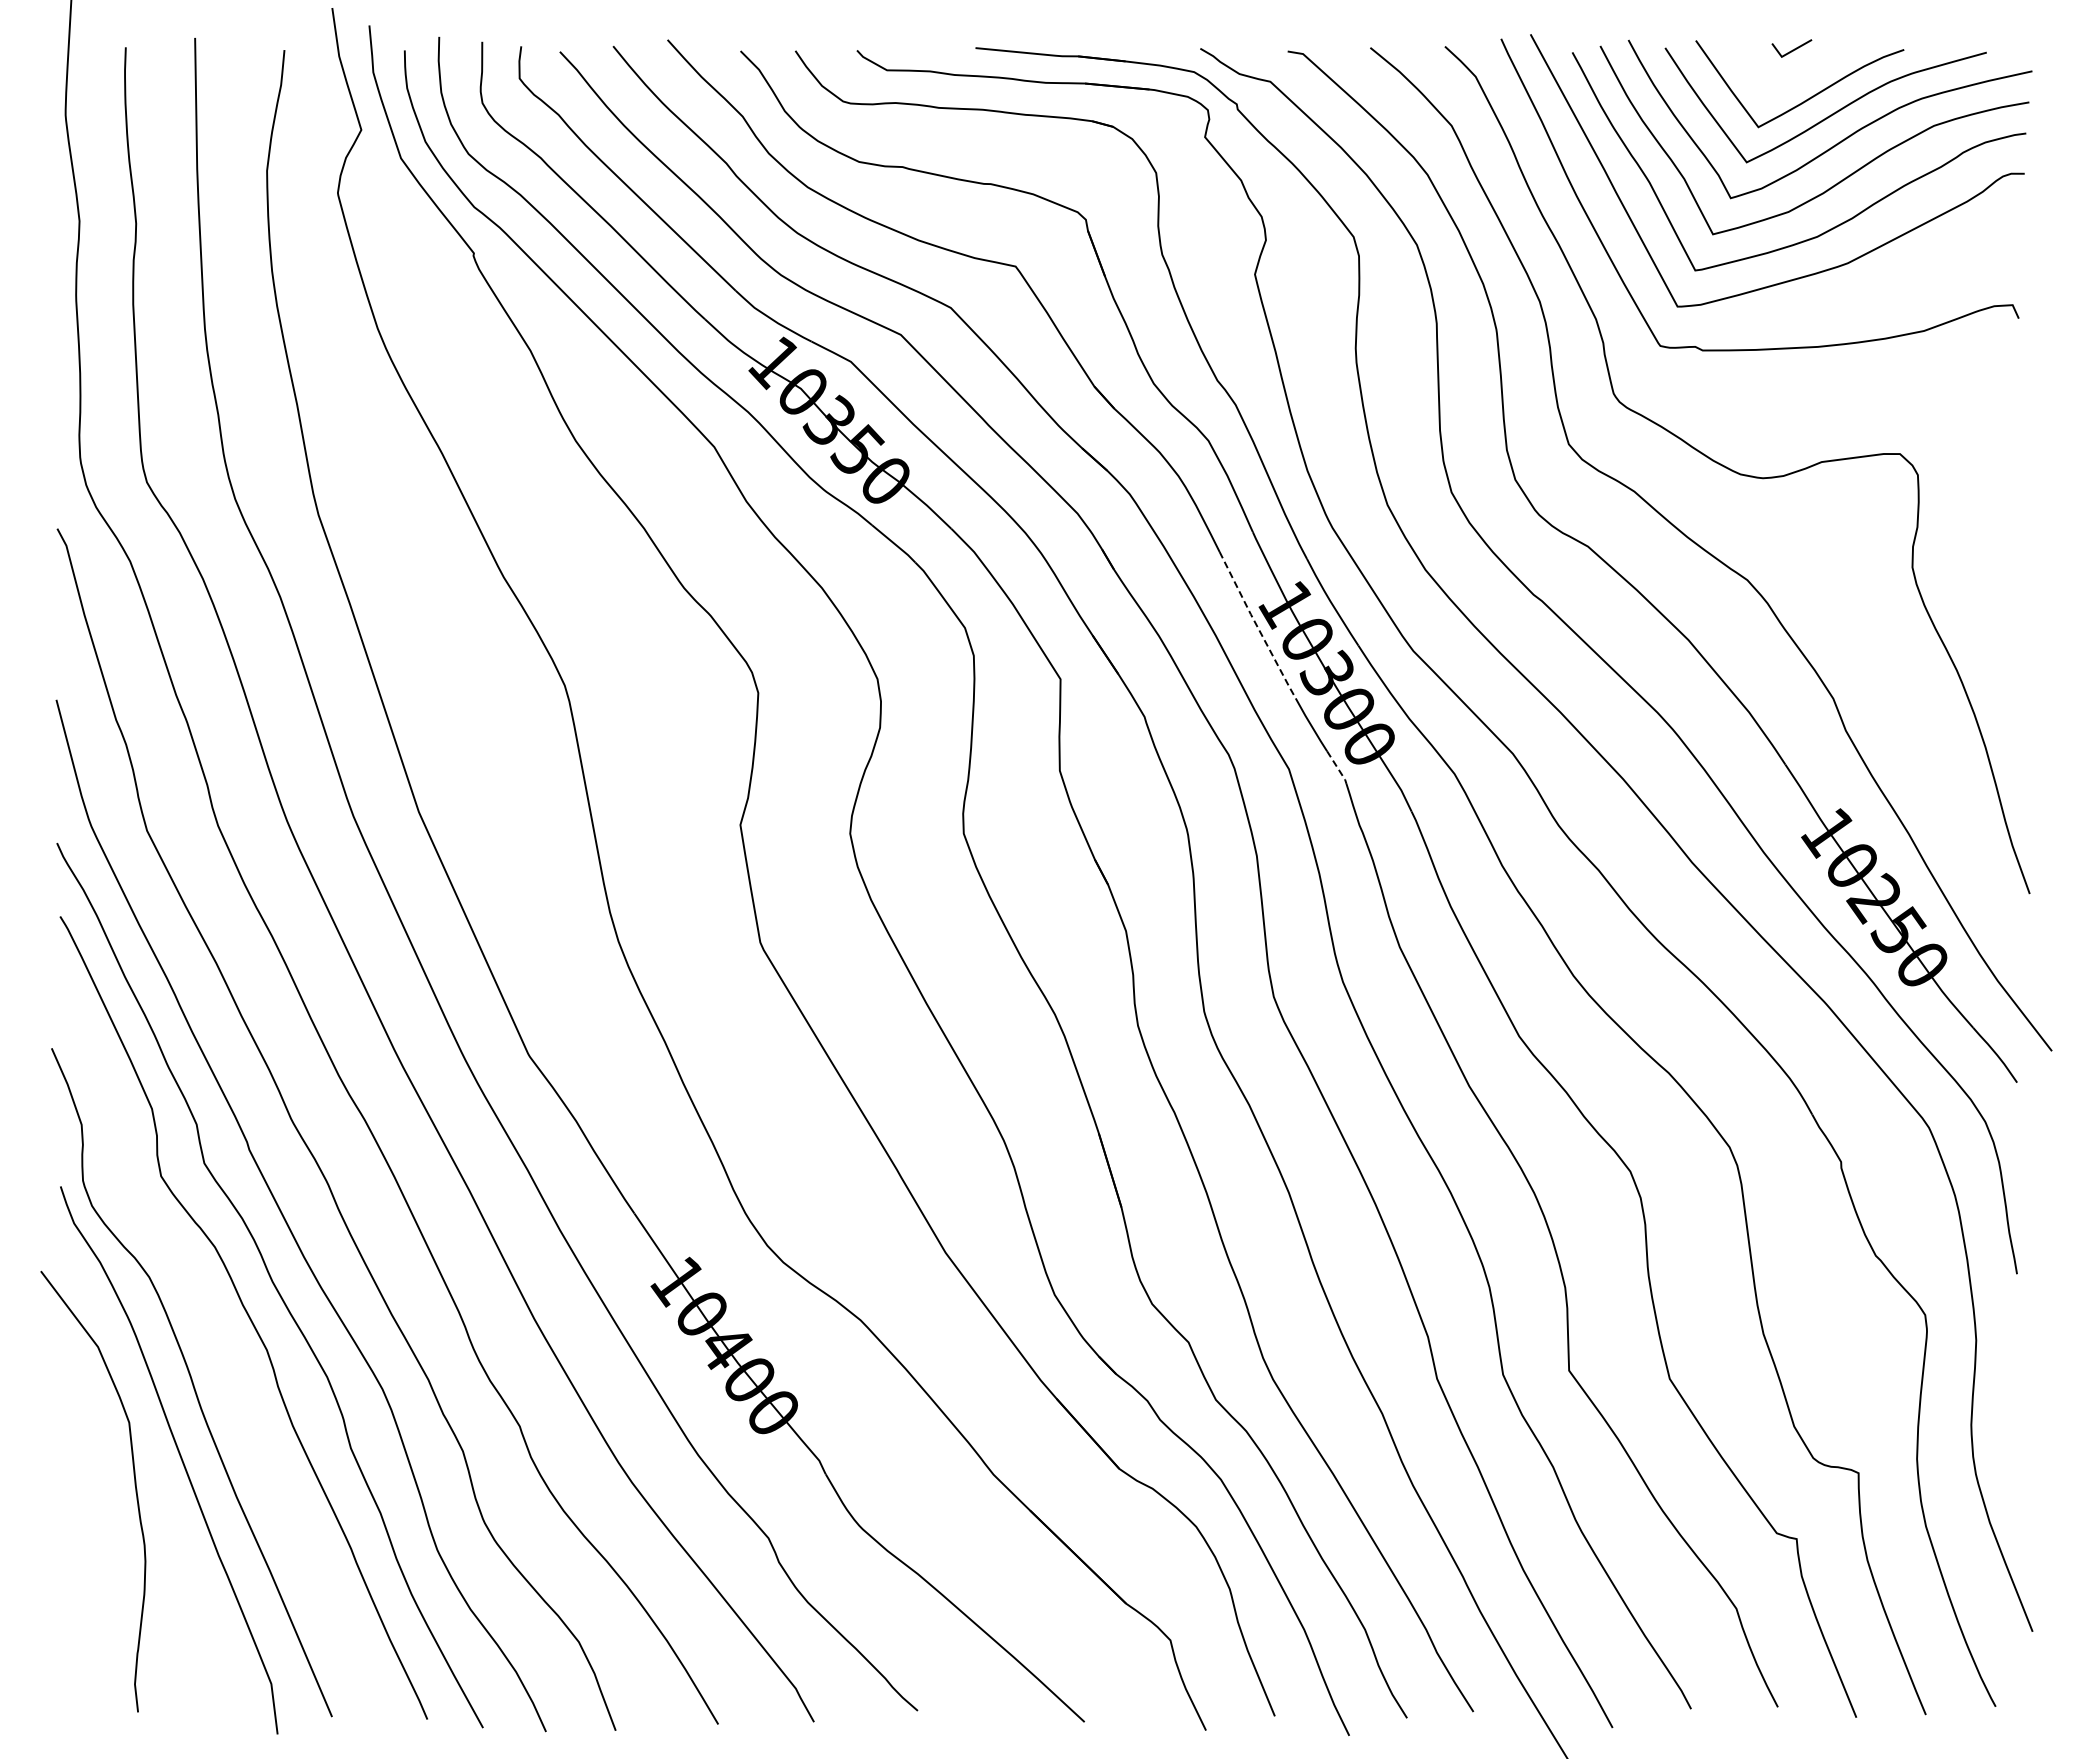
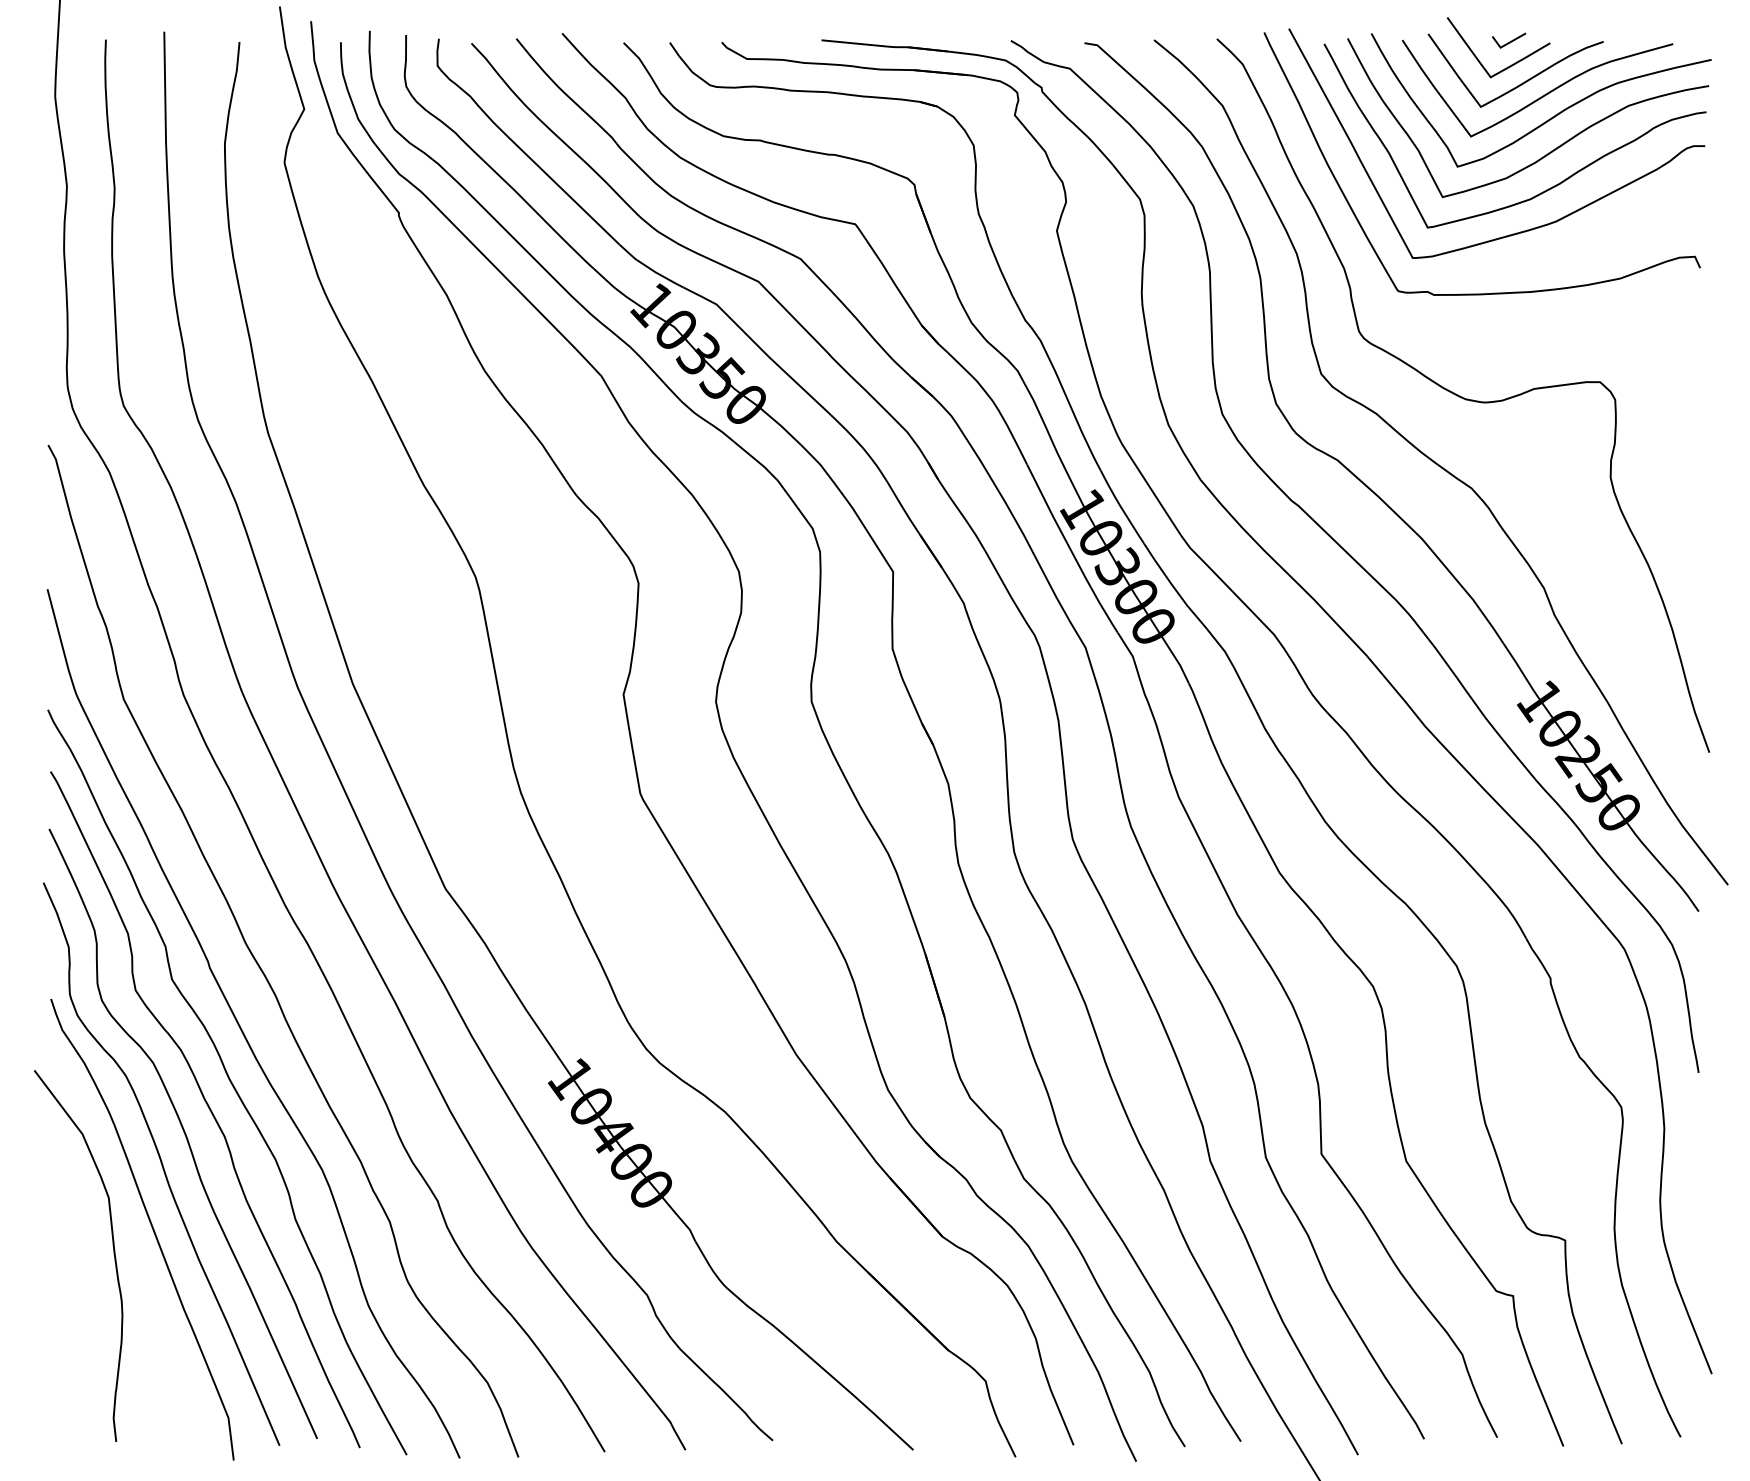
curve: (1790, 79) -> (1507, 66), added
line: (1256, 625) -> (1058, 526), dashed -> solid
line: (1337, 768) -> (1126, 647), dashed -> solid
curve: (218, 1345) -> (183, 1132), added

